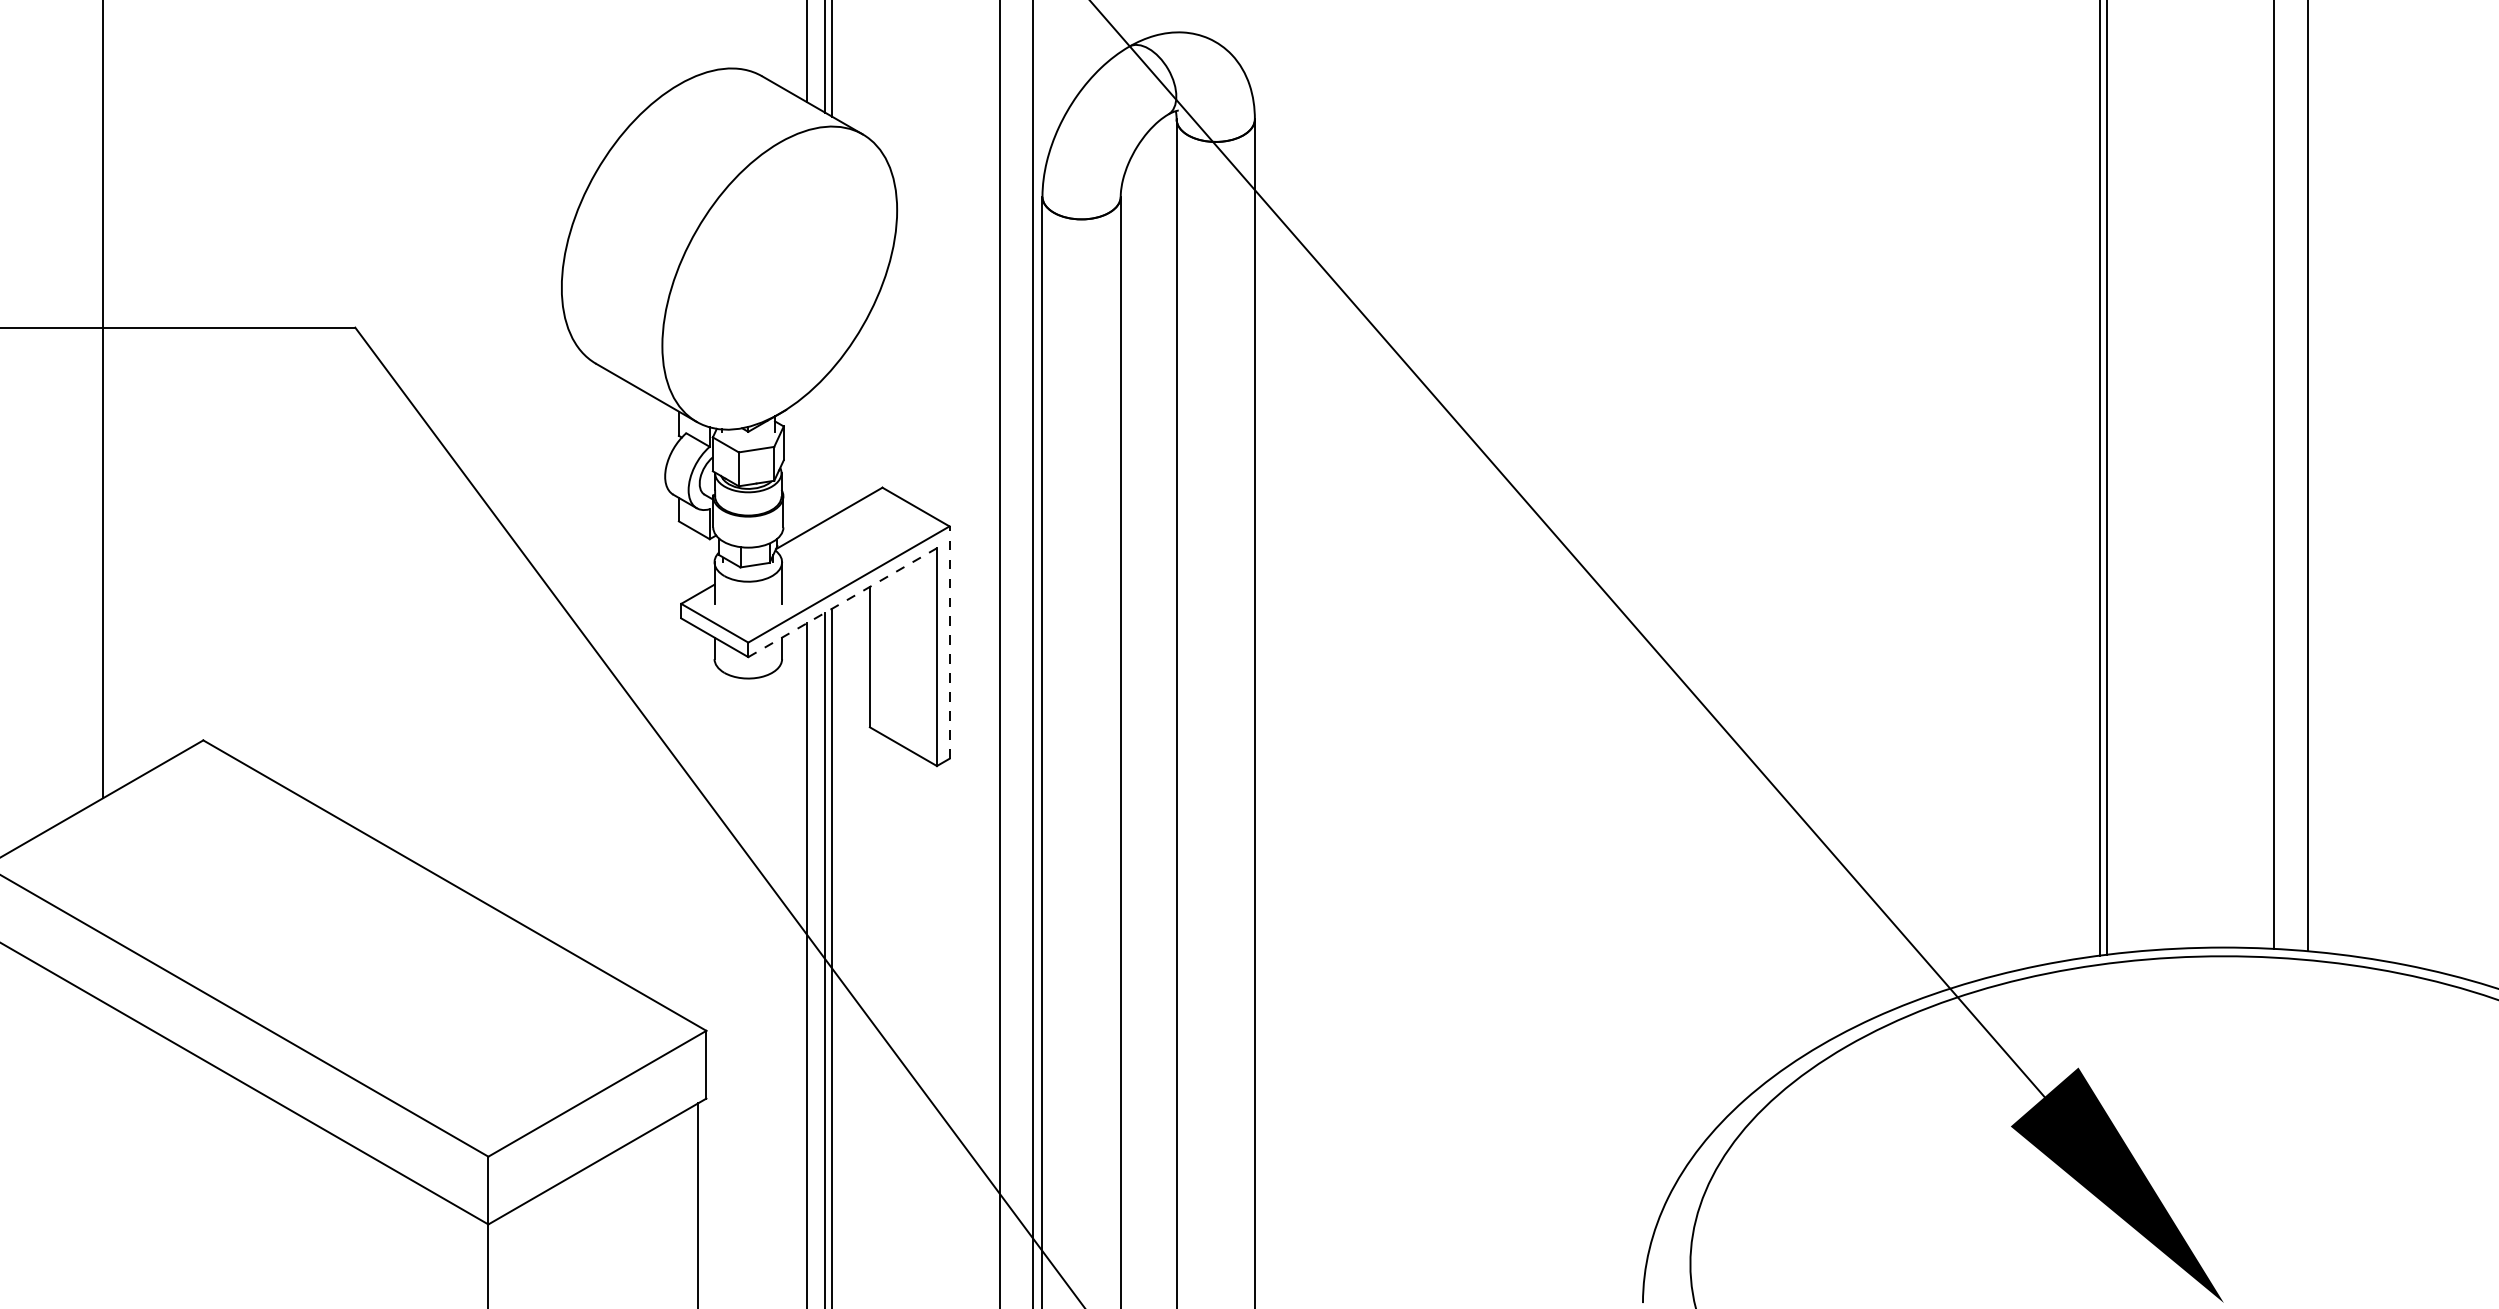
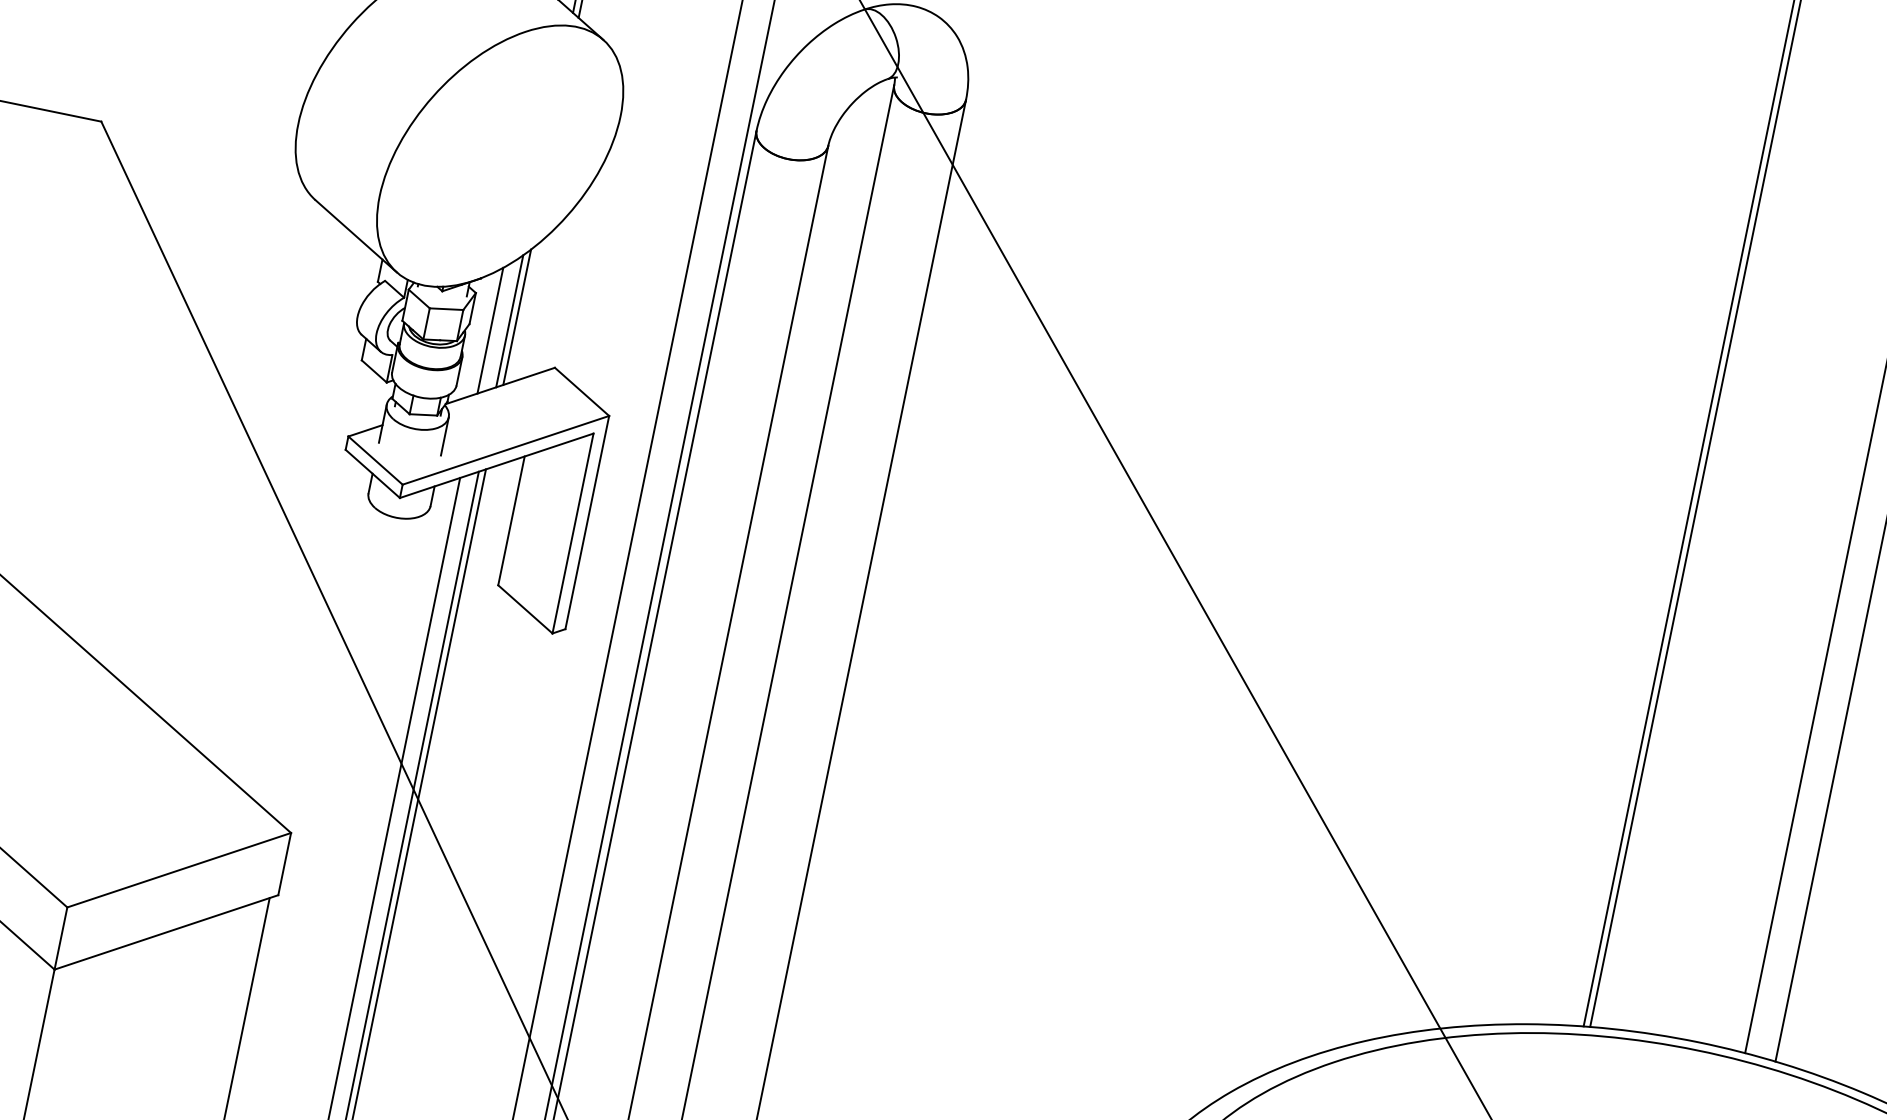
line: (832, 442) -> (517, 316), added
line: (825, 448) -> (510, 321), added
line: (807, 462) -> (490, 330), added
line: (842, 602) -> (496, 465), dashed -> solid
line: (949, 642) -> (587, 522), dashed -> solid

